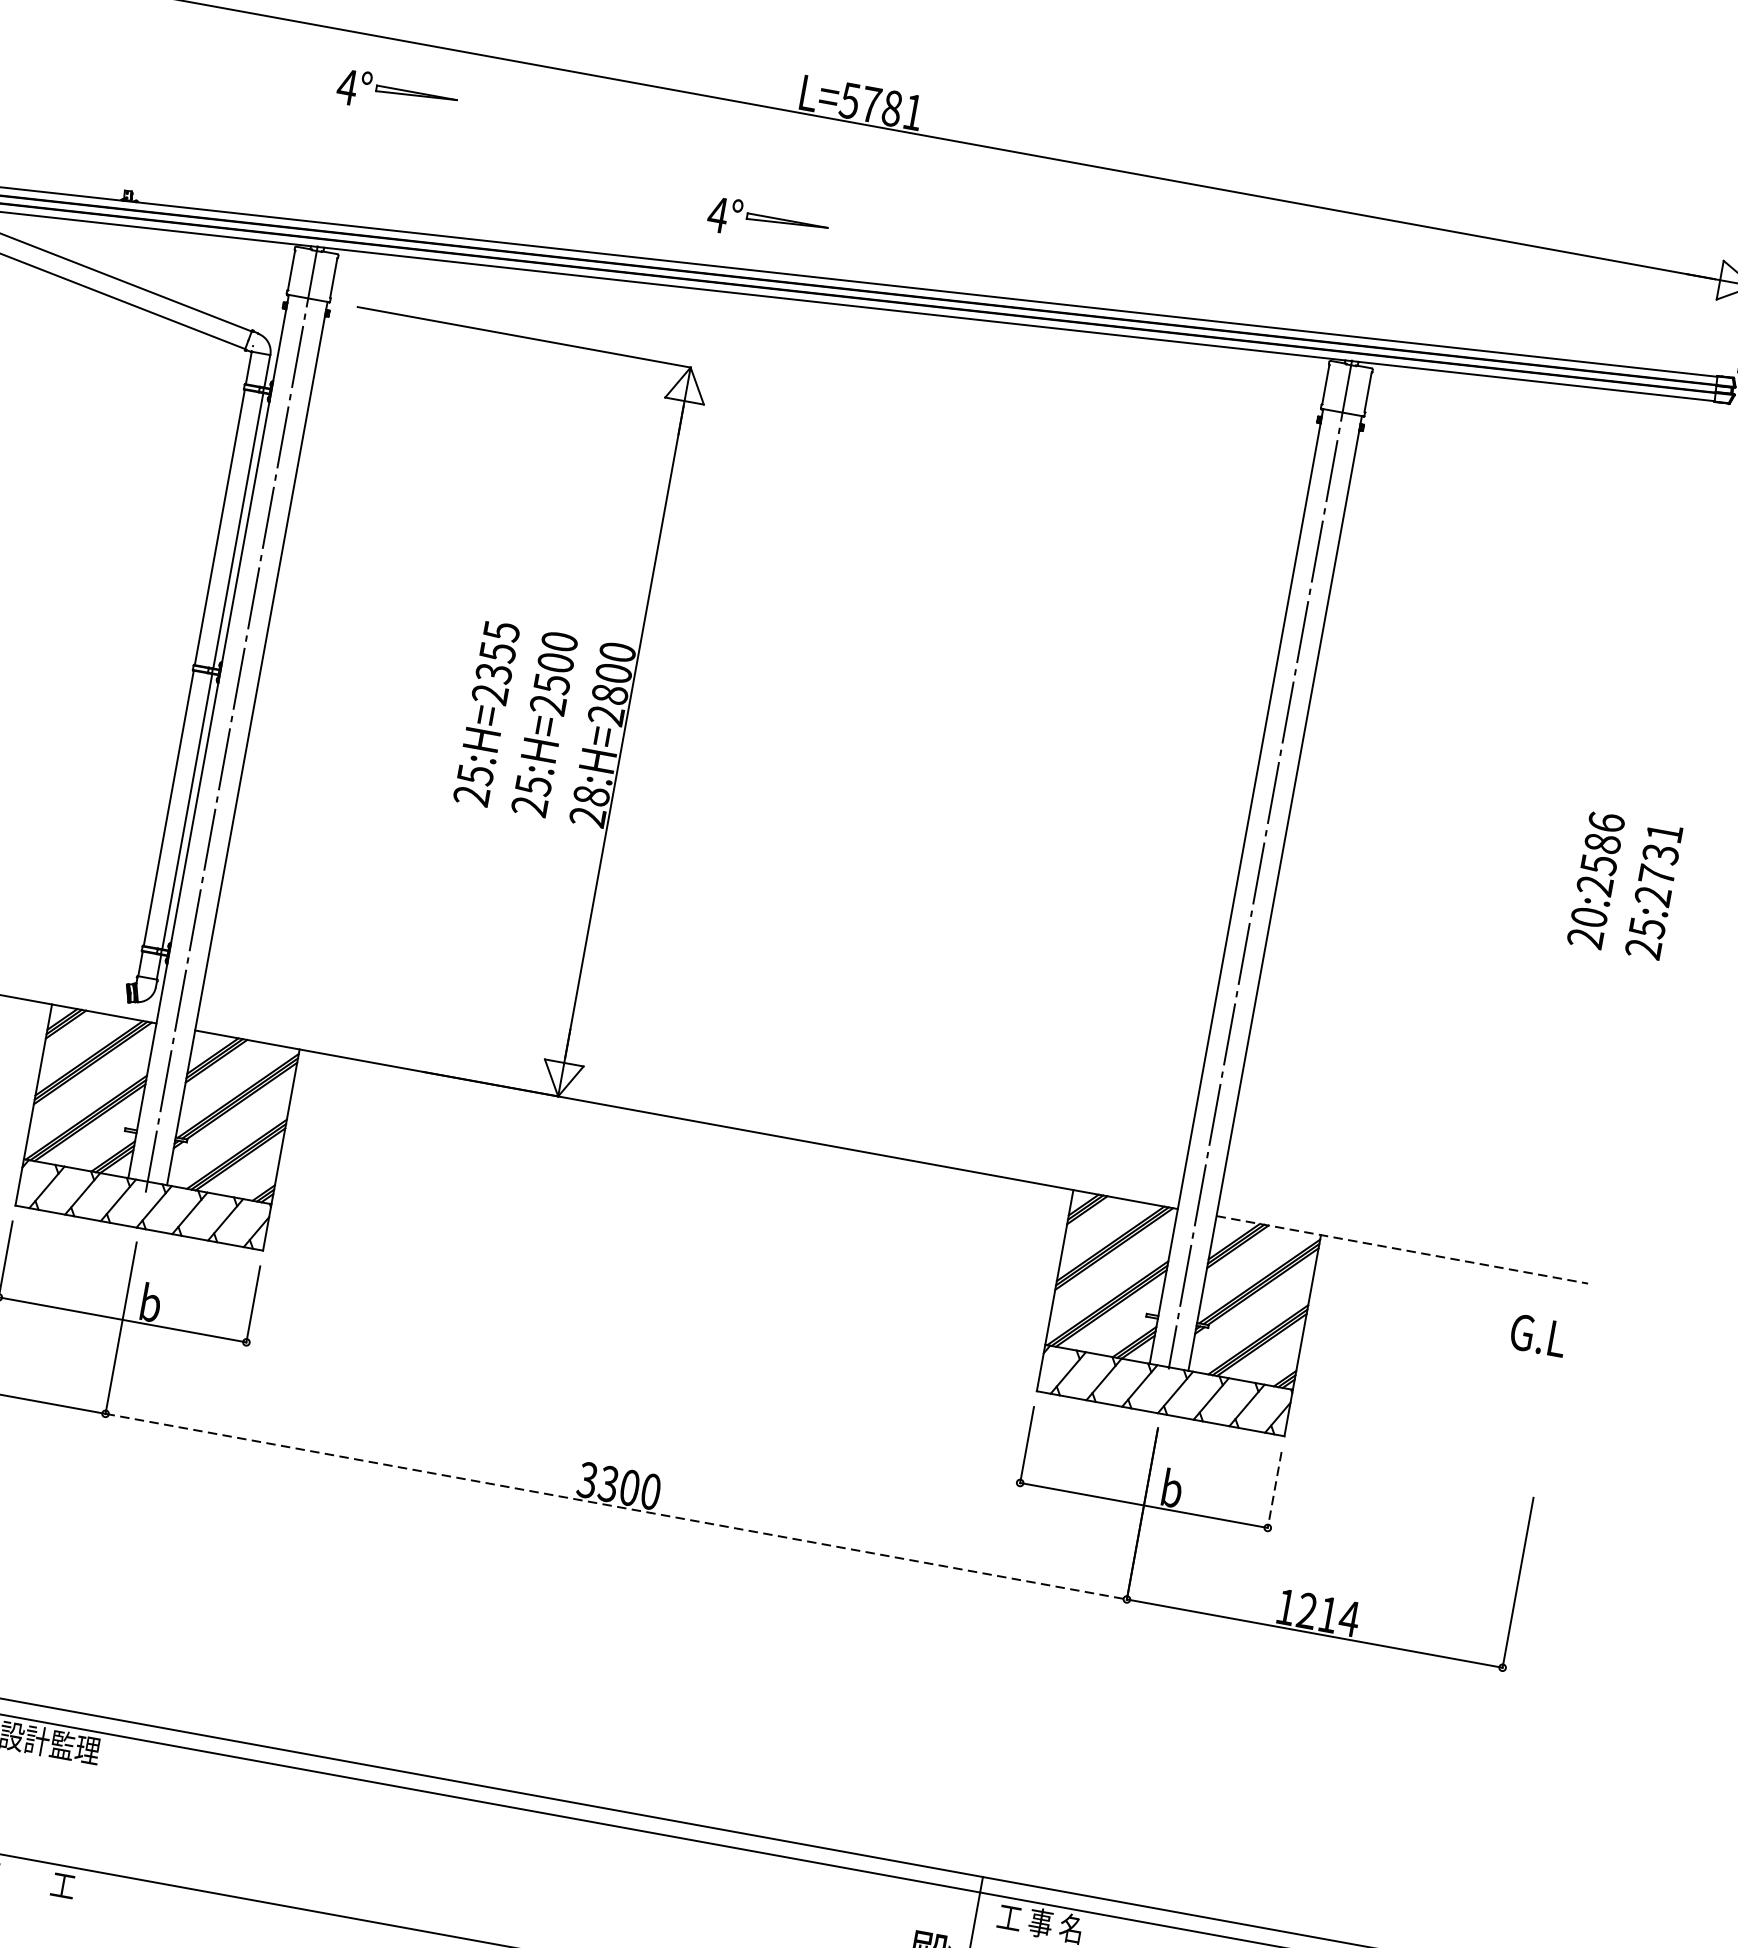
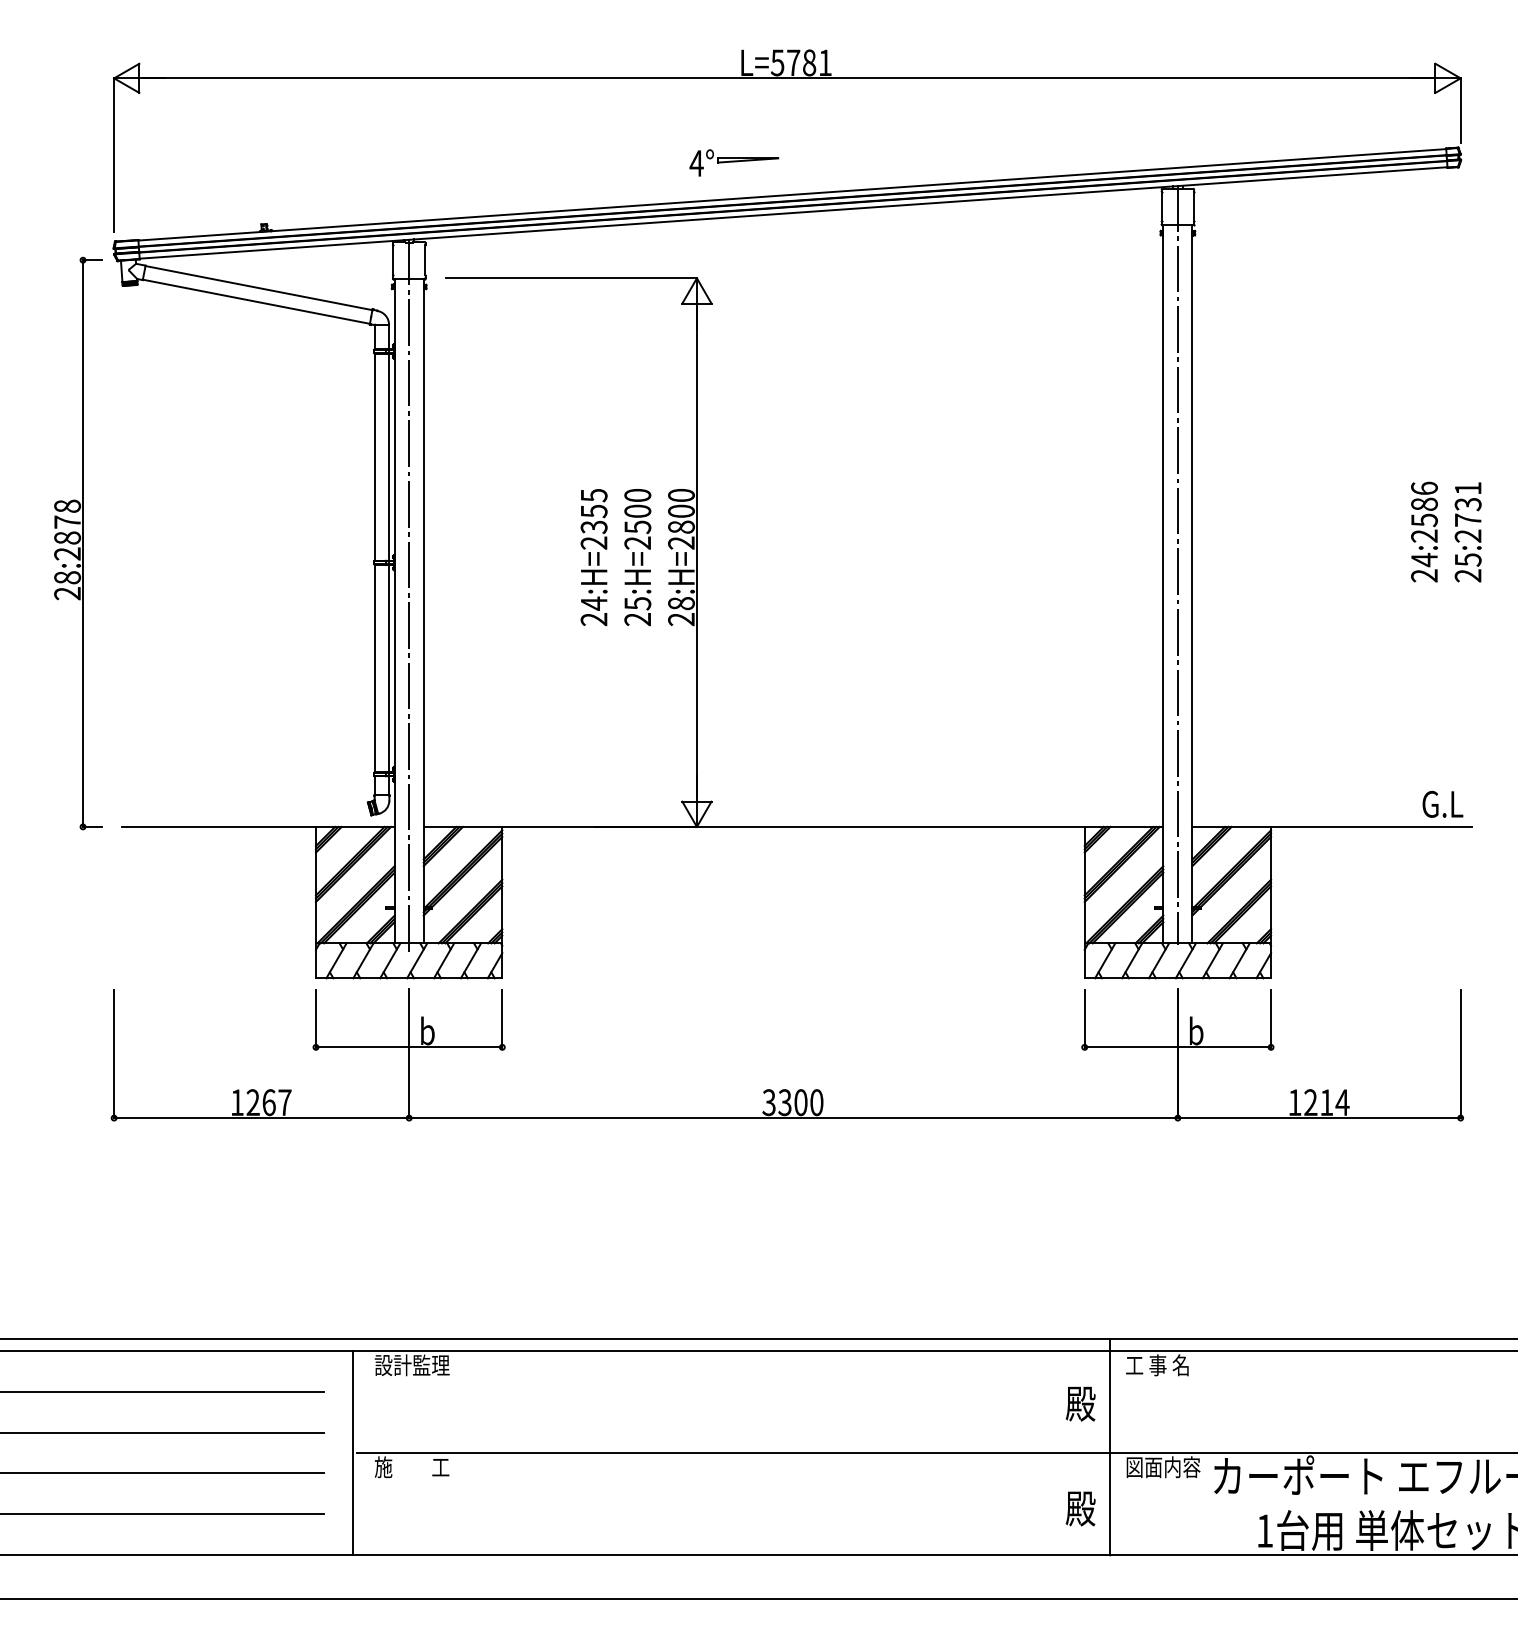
part: (397, 94) -> (447, 118), removed
text: (476, 774) -> (594, 603), 25:H=2355 -> 24:H=2355
text: (1589, 916) -> (1424, 559), 20:2586 -> 24:2586
line: (1402, 1249) -> (1332, 826), dashed -> solid
text: (1538, 1334) -> (1442, 803), moved
line: (1275, 1489) -> (1271, 1018), dashed -> solid
line: (617, 1507) -> (794, 1118), dashed -> solid

